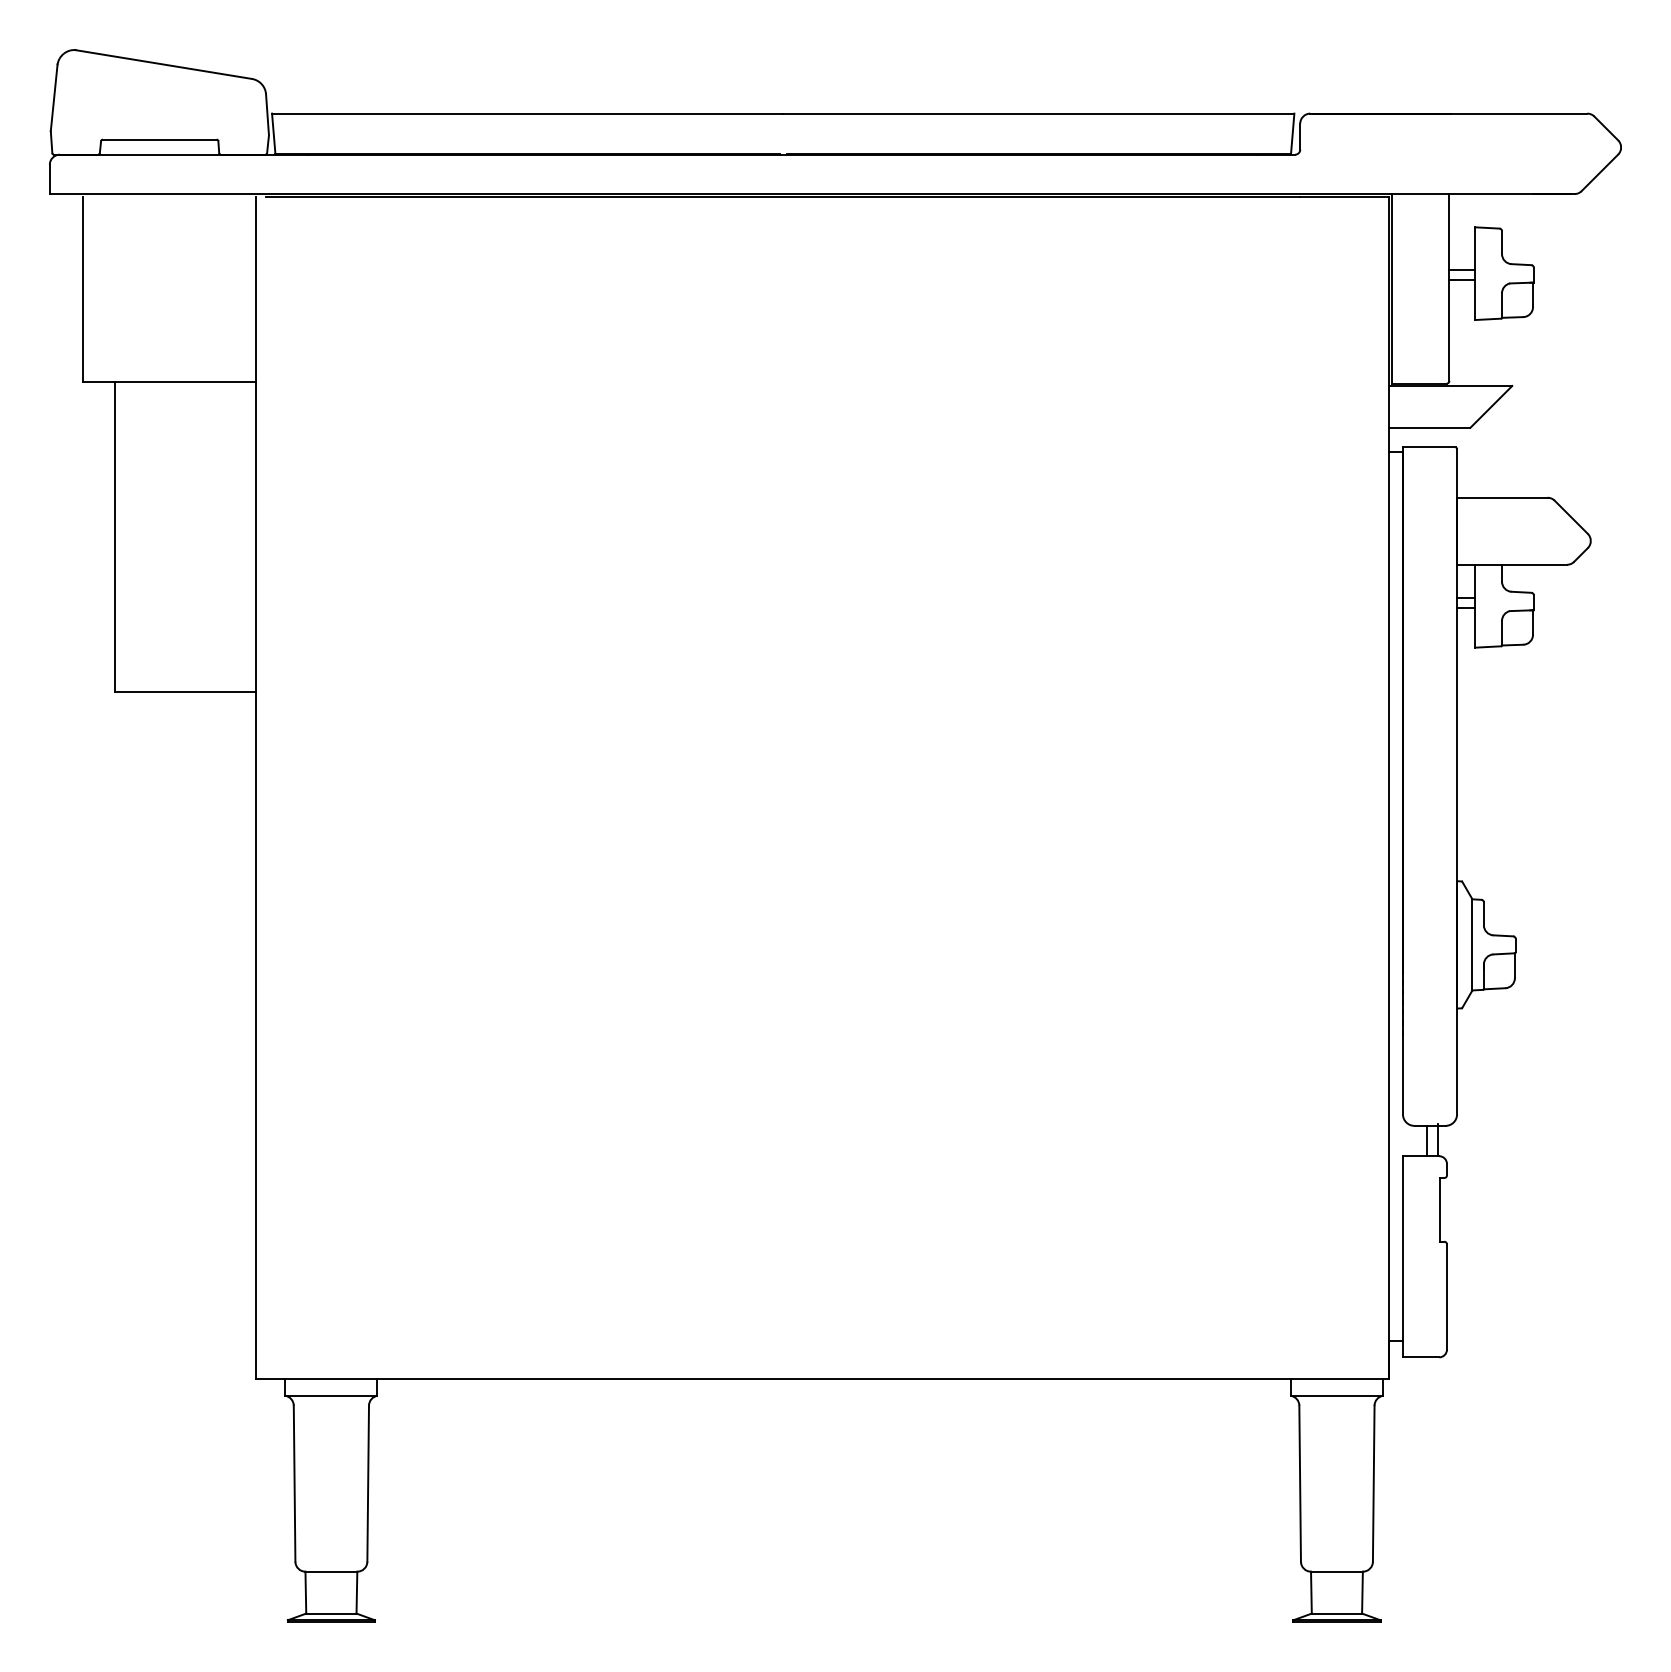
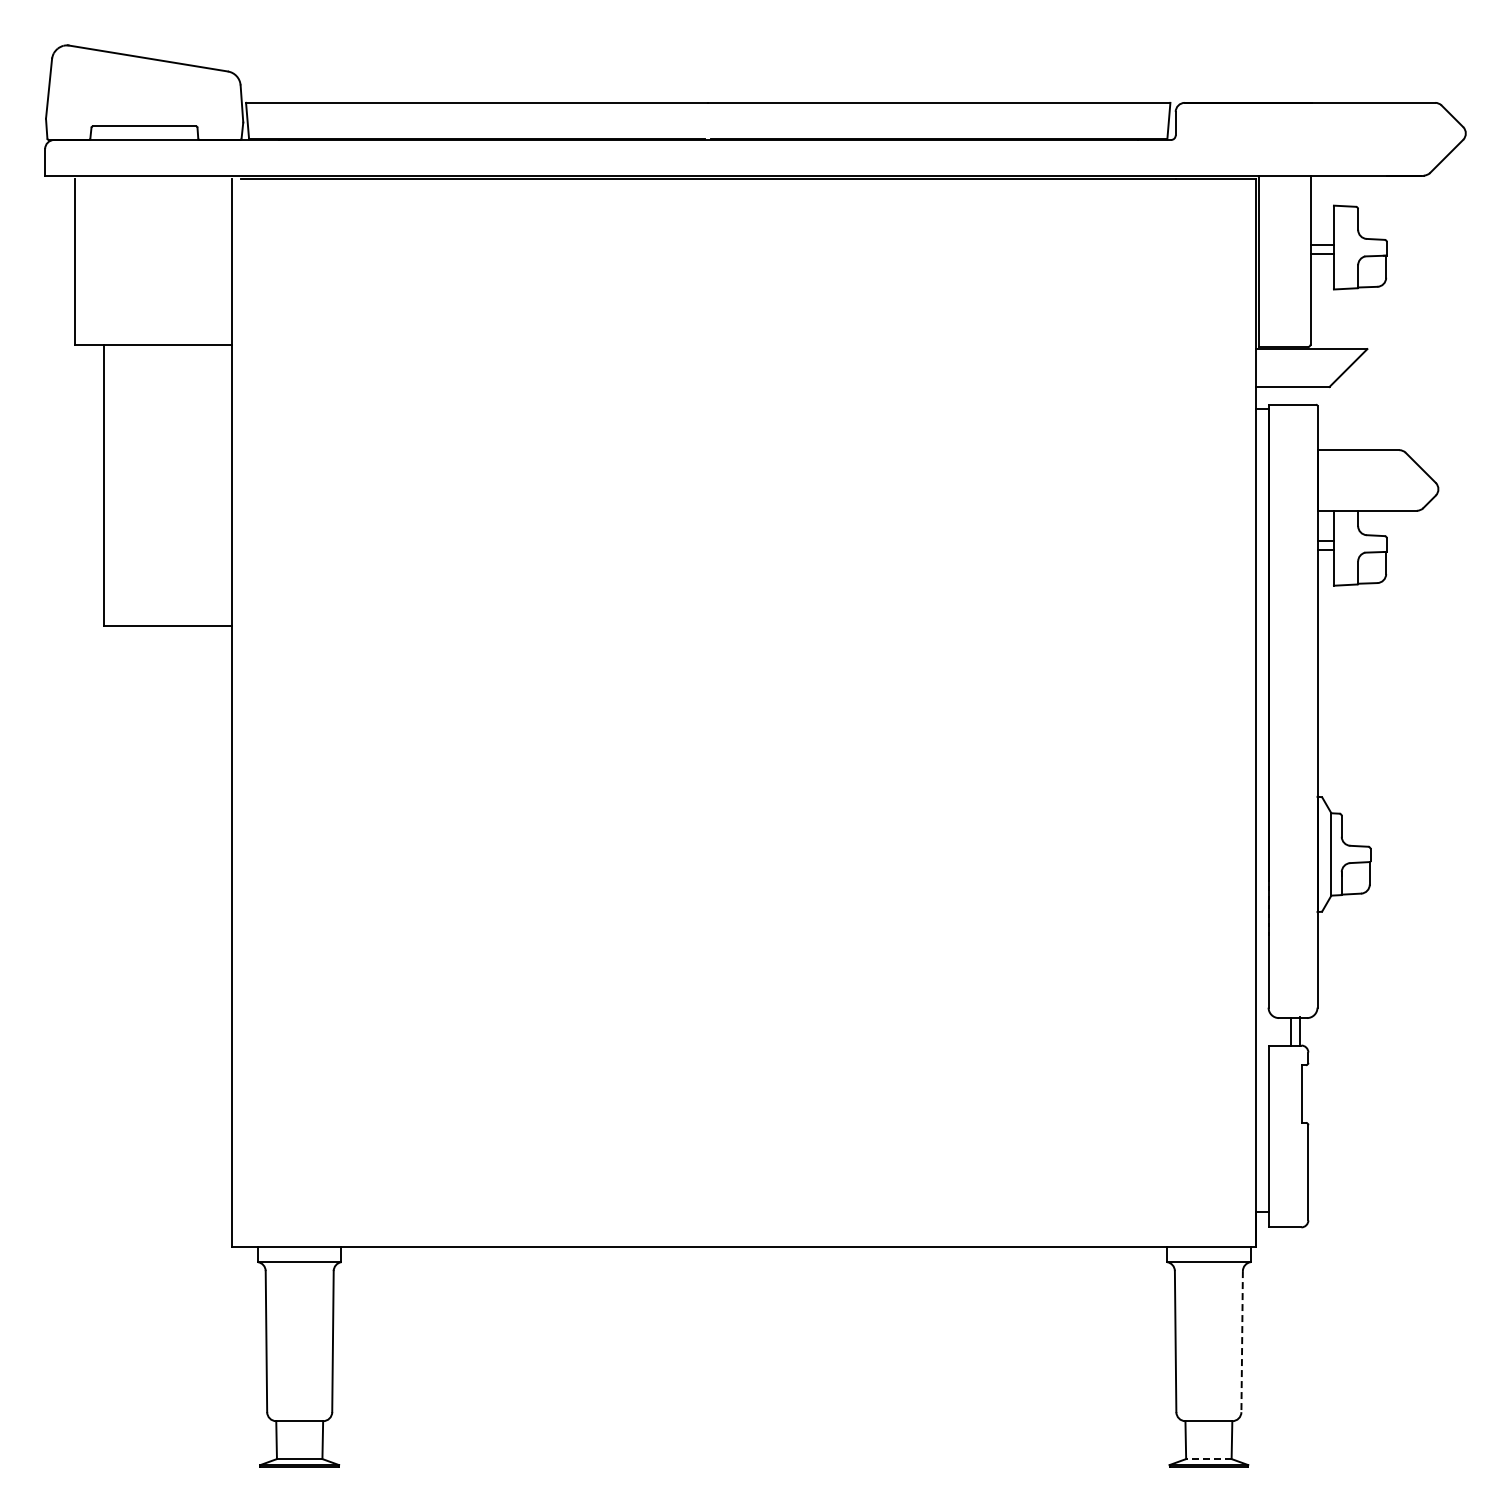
line: (1374, 1483) -> (1242, 1341), solid -> dashed
line: (1336, 1614) -> (1208, 1459), solid -> dashed

